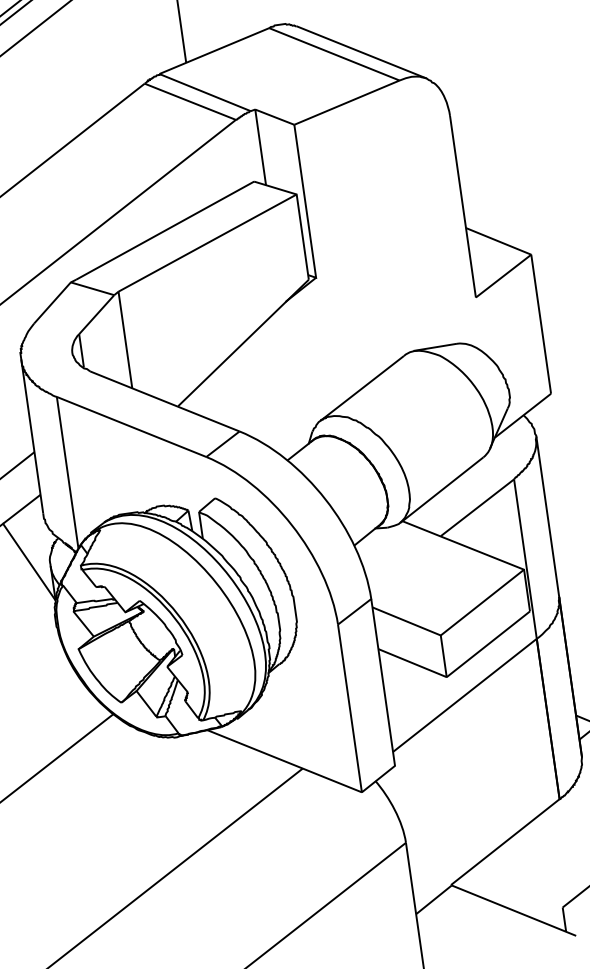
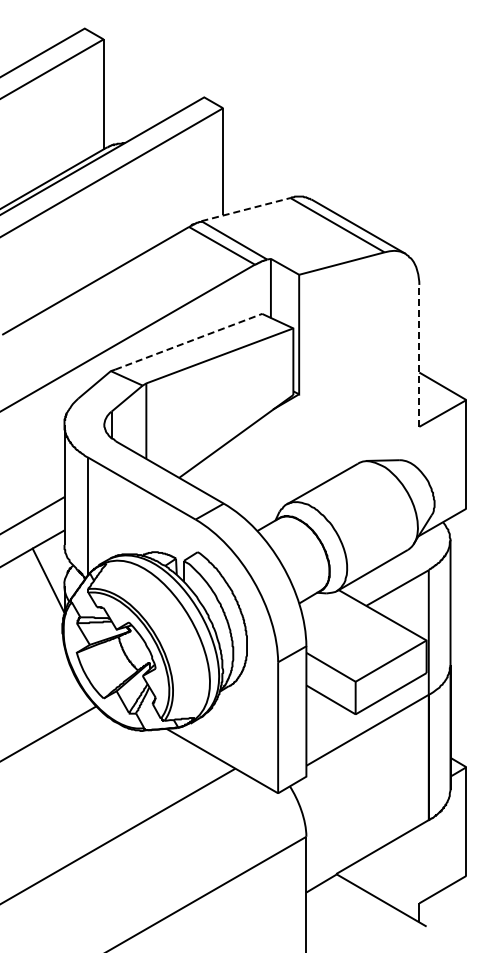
line: (215, 50) -> (246, 209), solid -> dashed
line: (463, 206) -> (419, 355), solid -> dashed
line: (164, 230) -> (188, 341), solid -> dashed

